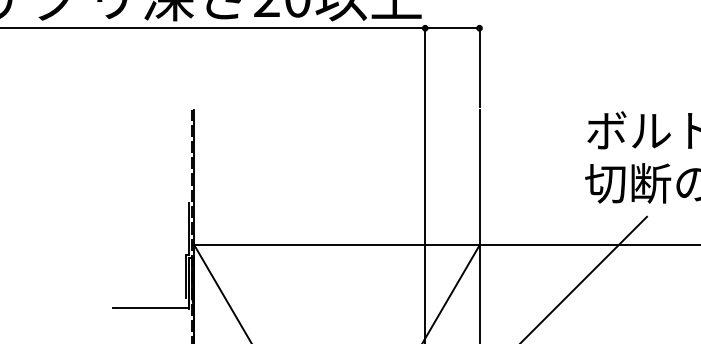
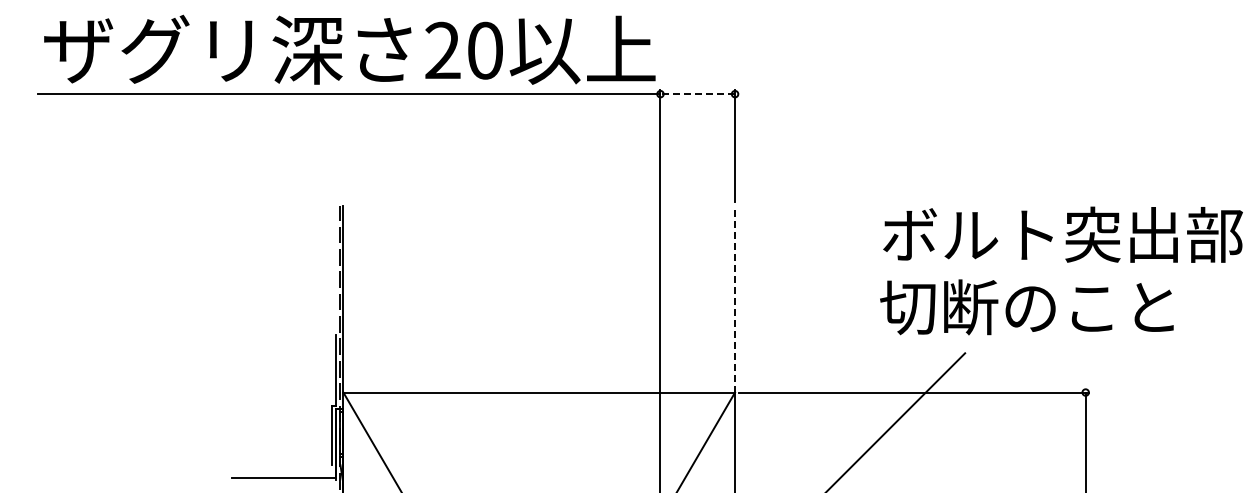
line: (452, 28) -> (697, 94), solid -> dashed
line: (479, 176) -> (735, 298), solid -> dashed

